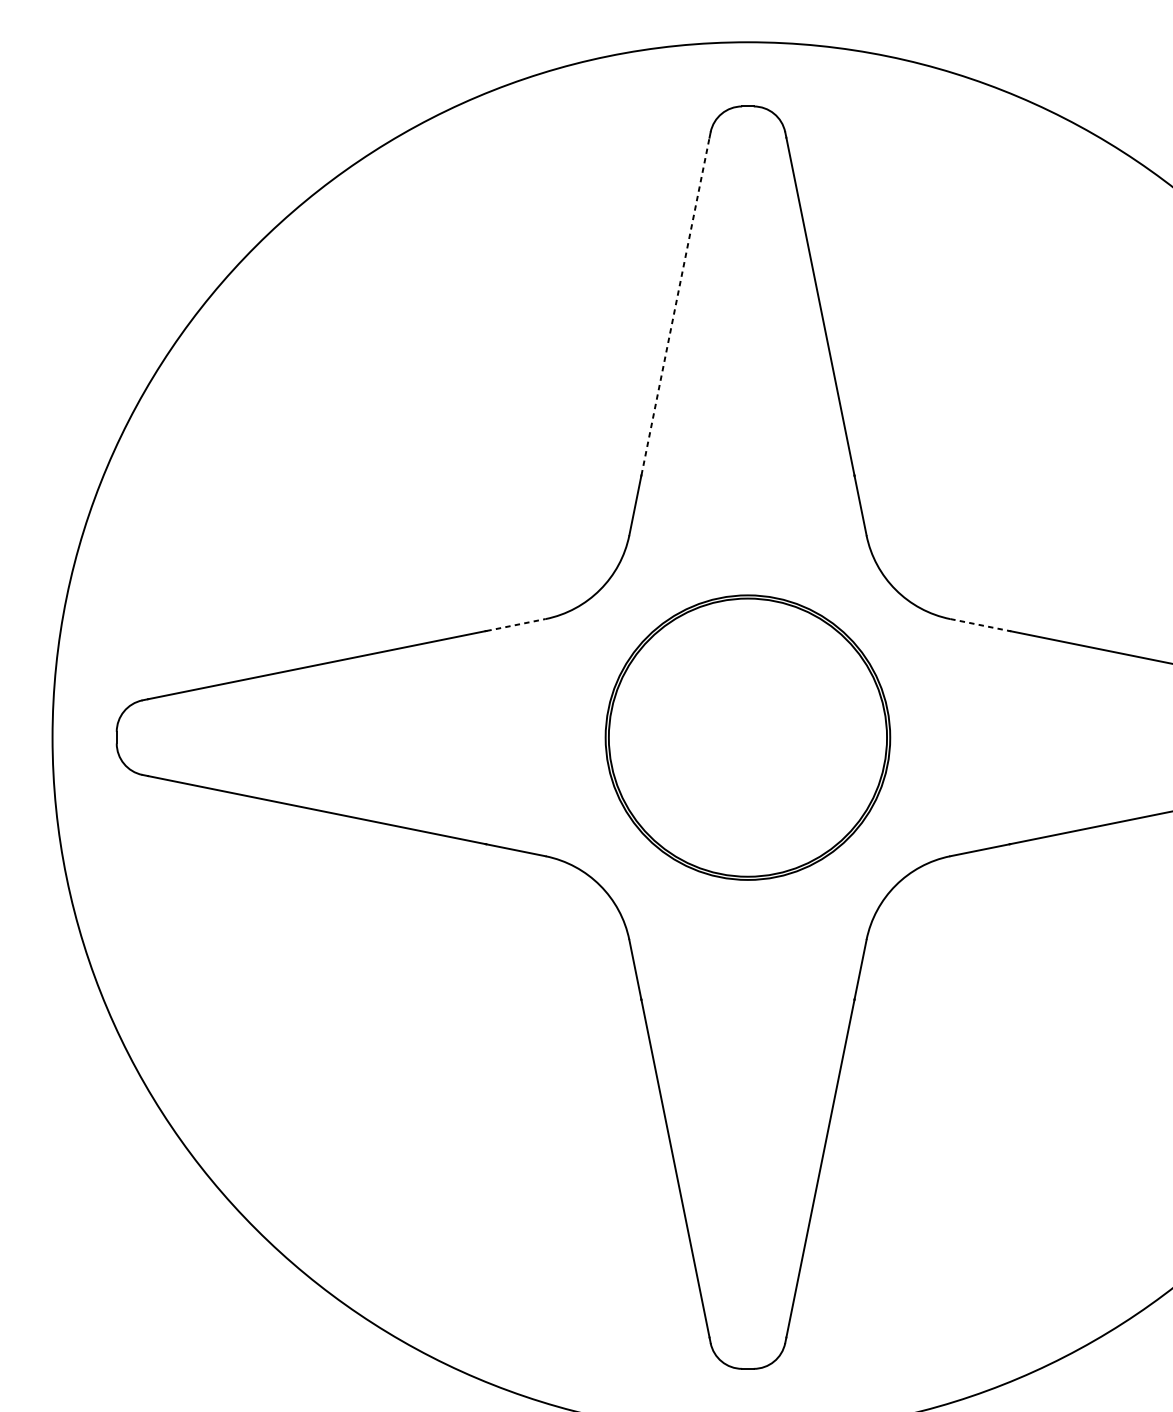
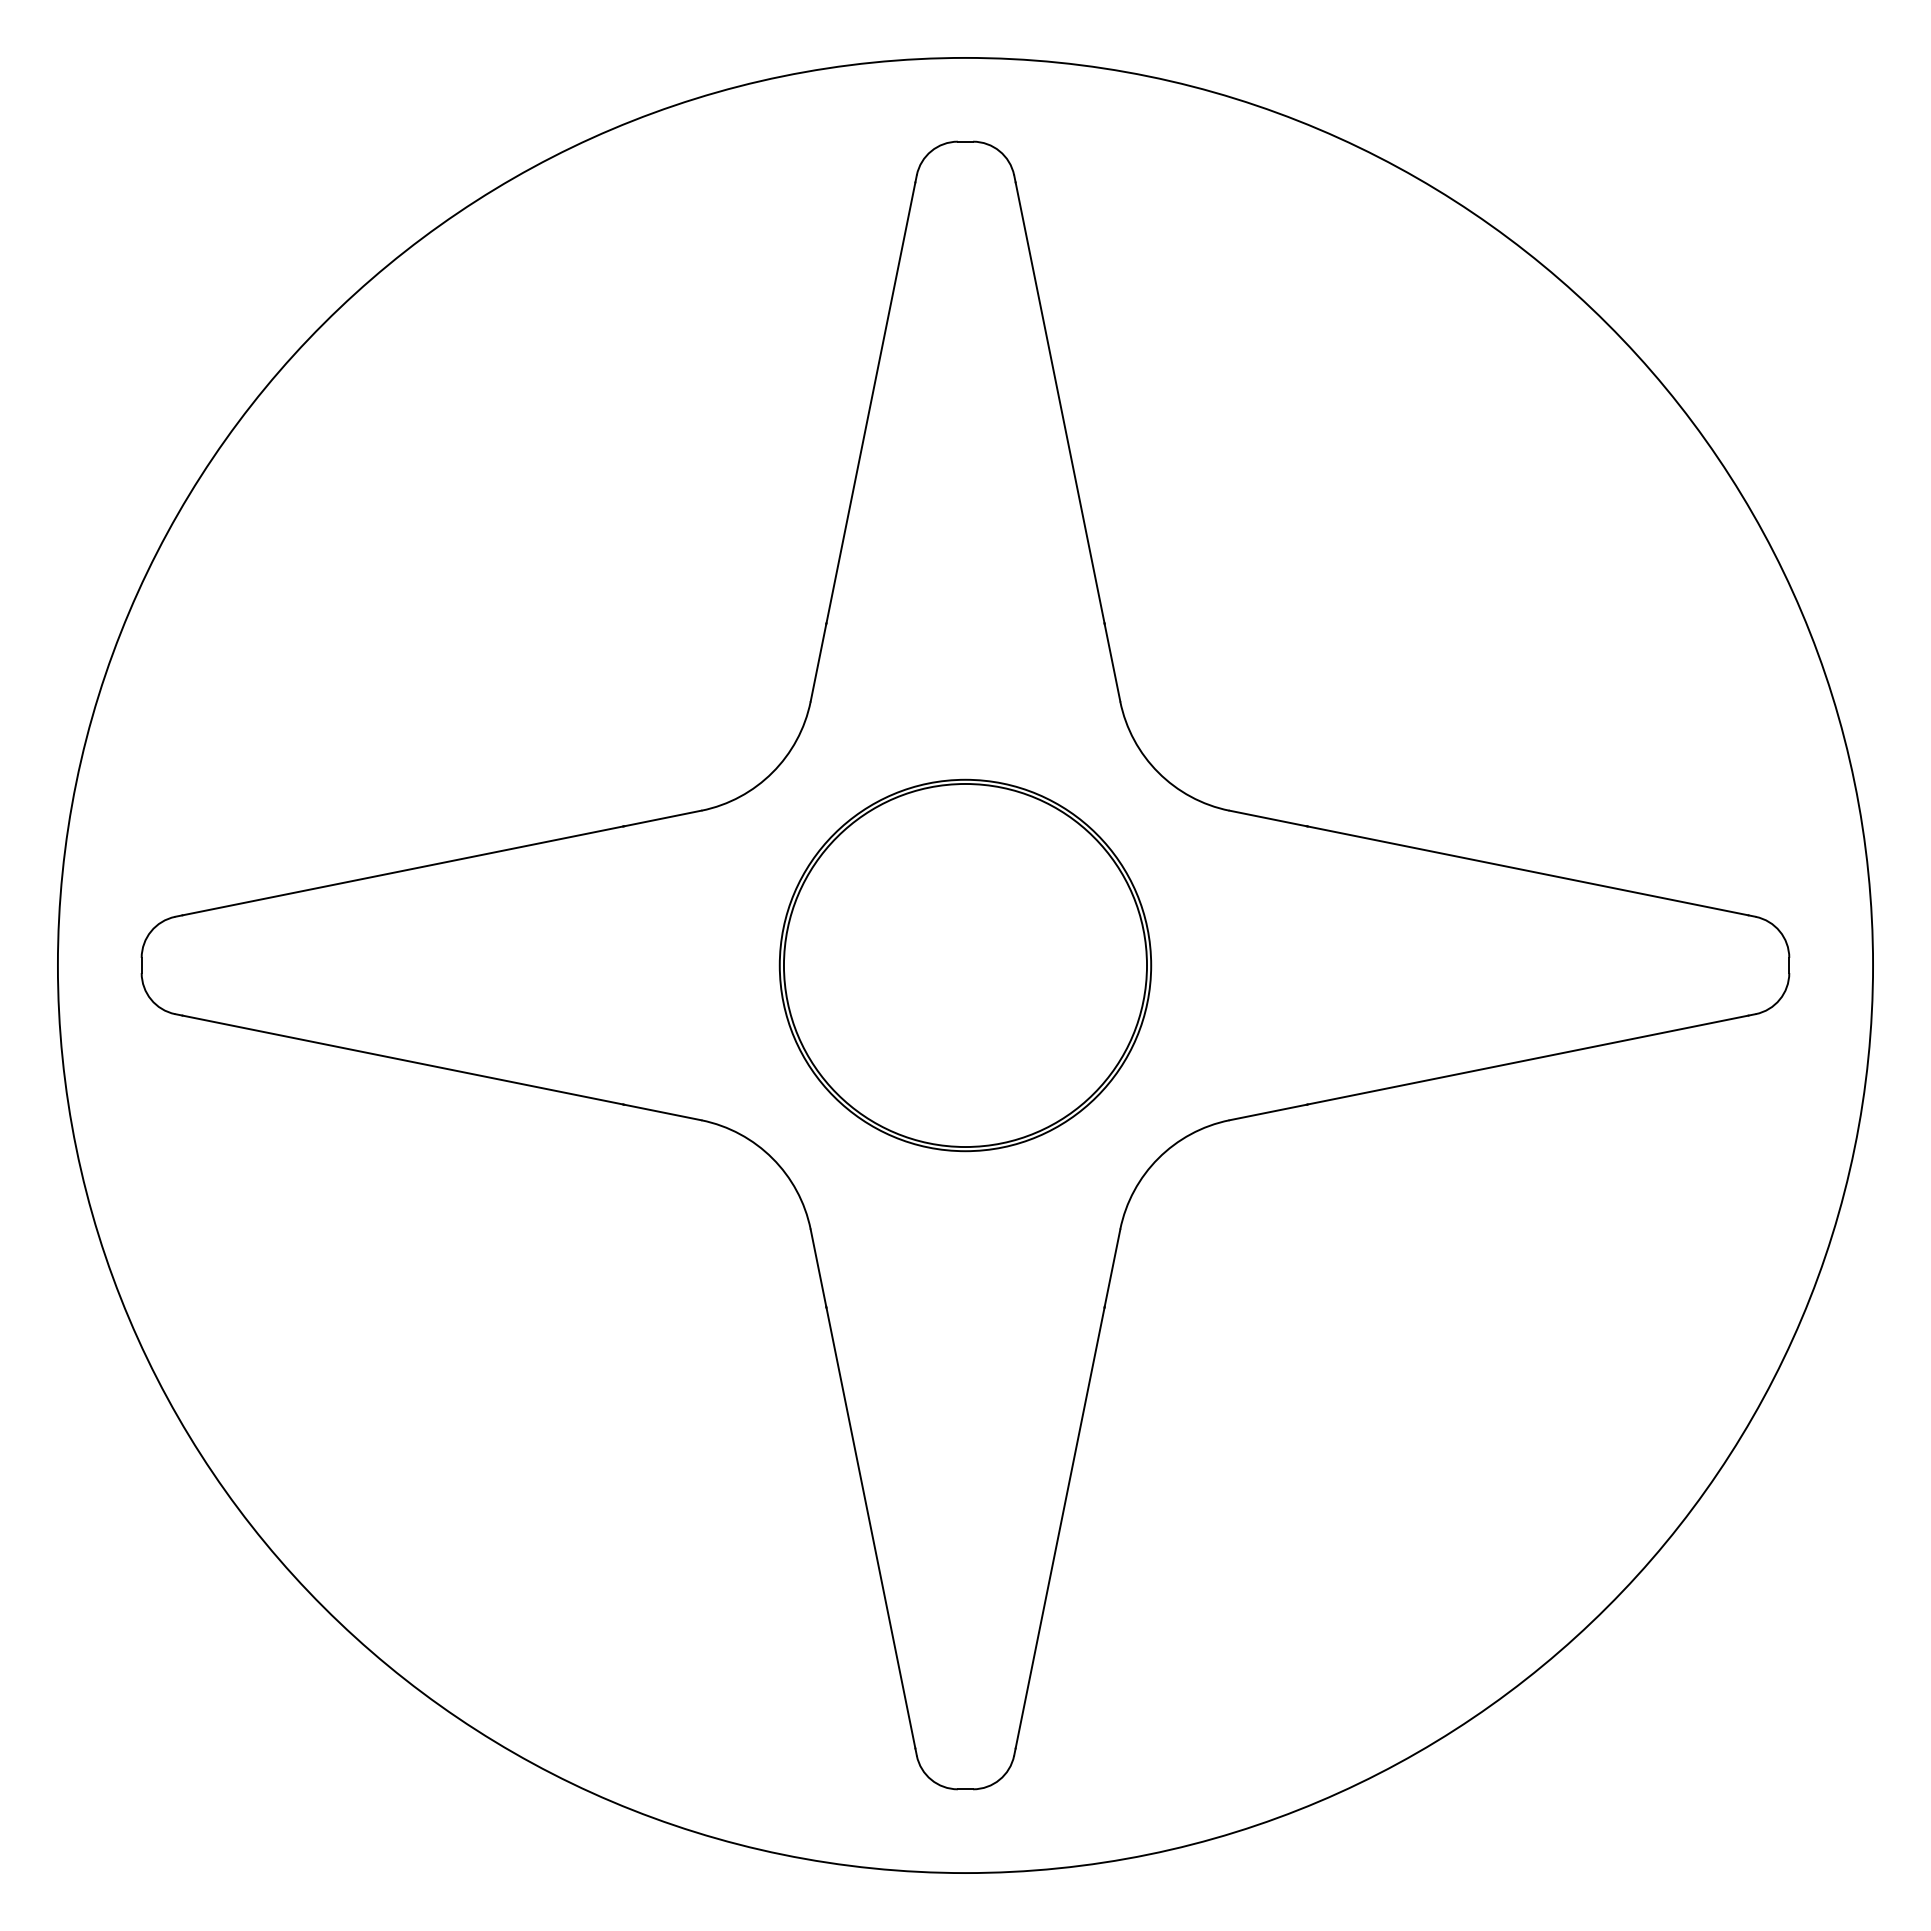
line: (675, 306) -> (870, 402), dashed -> solid
line: (516, 625) -> (663, 818), dashed -> solid
line: (980, 625) -> (1268, 818), dashed -> solid

